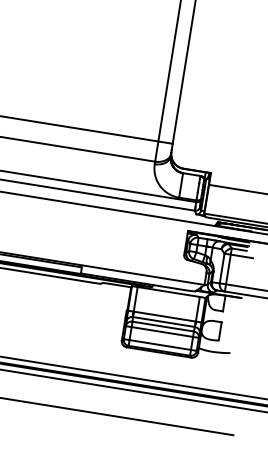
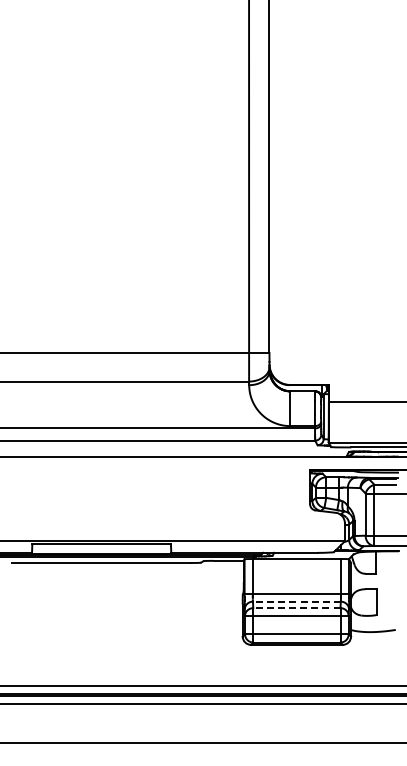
line: (163, 321) -> (296, 601), solid -> dashed
line: (162, 326) -> (296, 608), solid -> dashed

